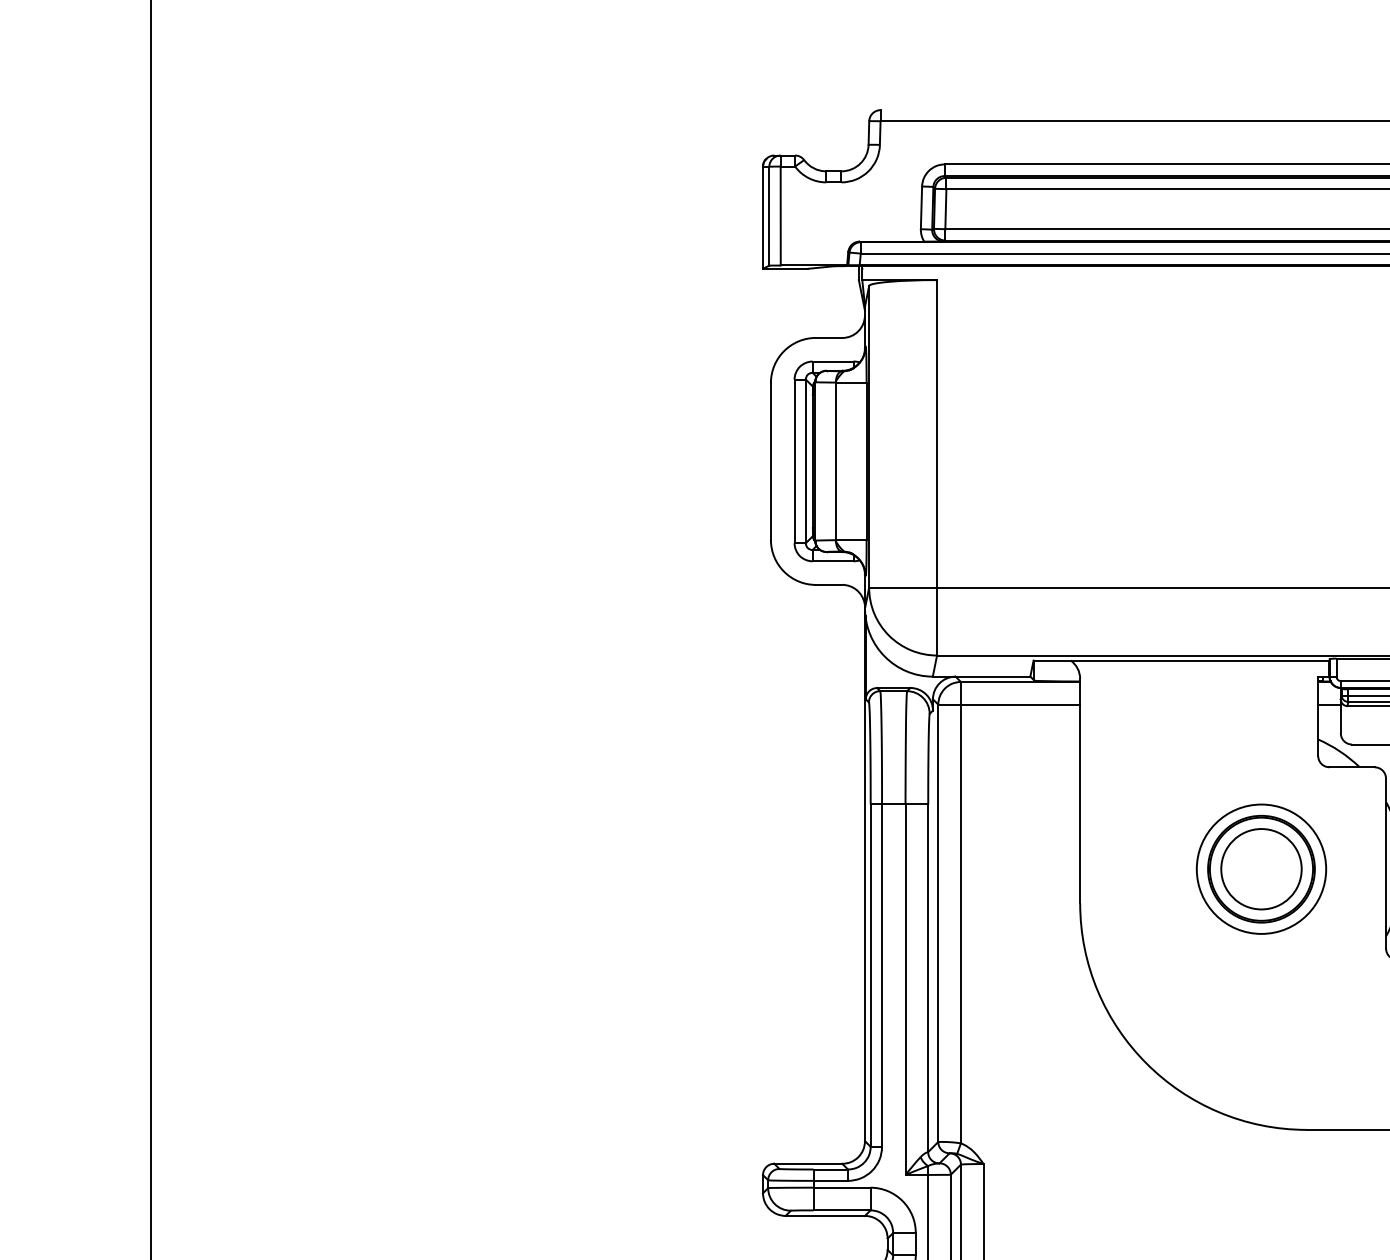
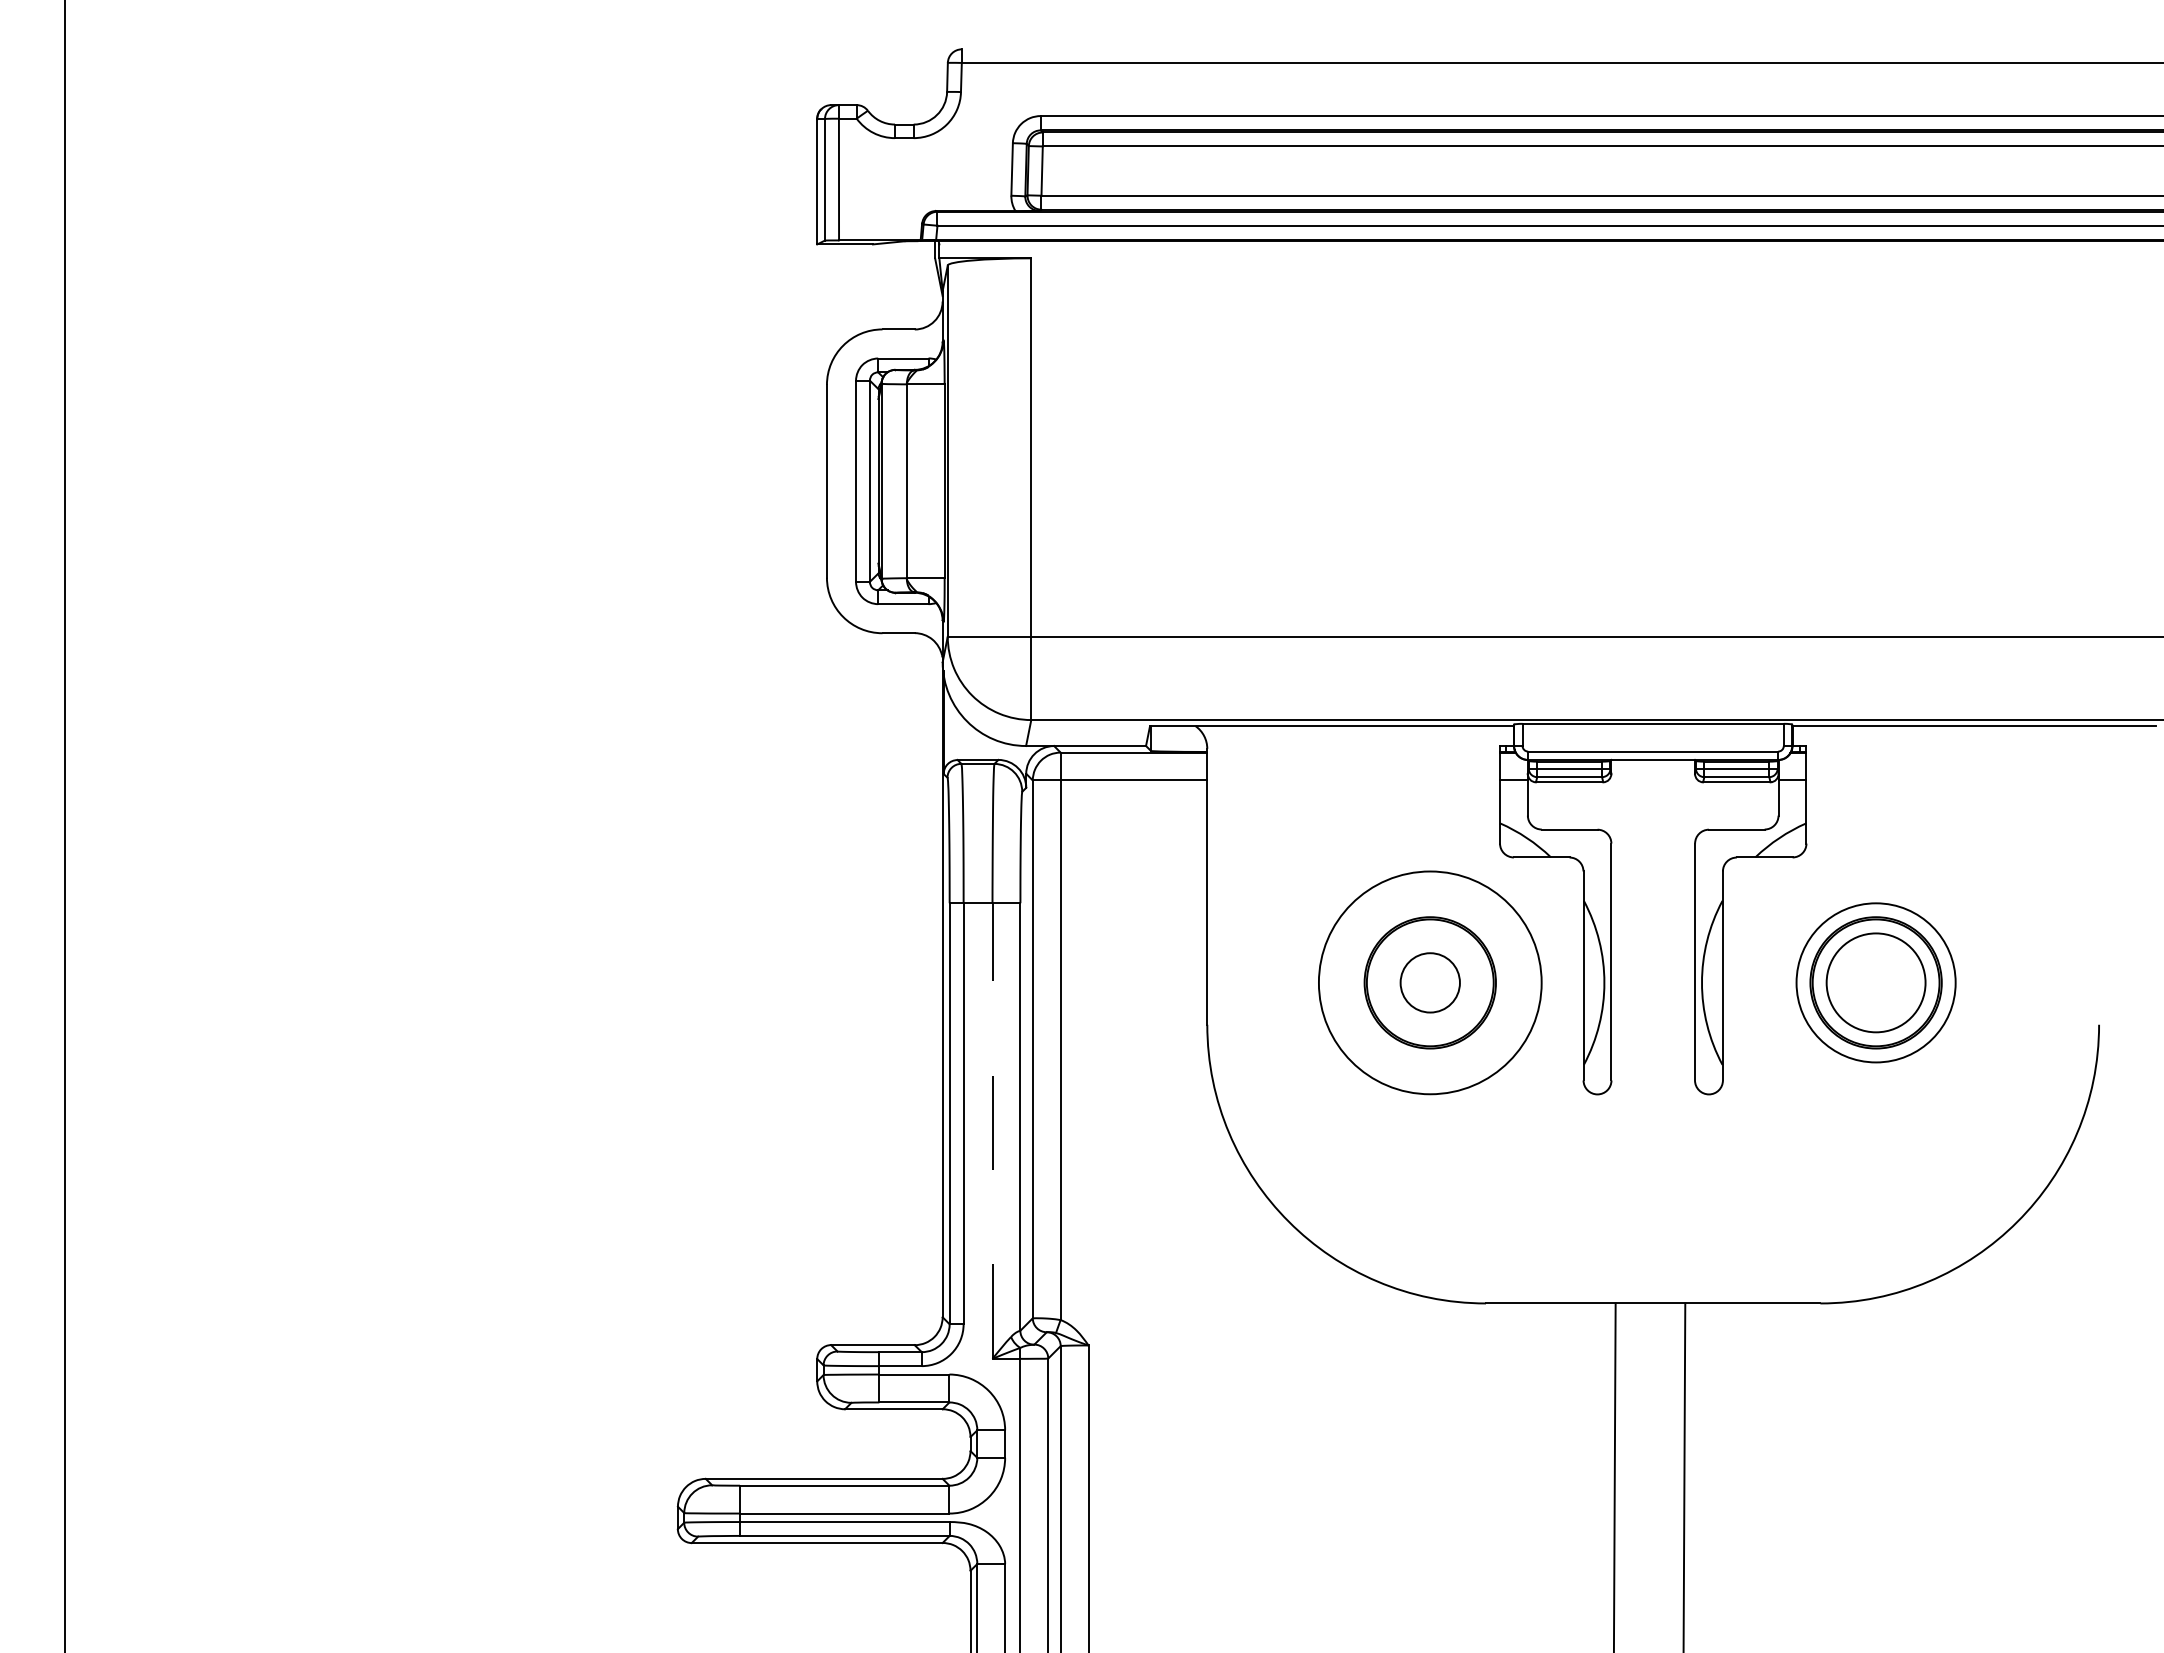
circle: (1260, 868) -> (1429, 982), size x0.6
circle: (1260, 868) -> (1429, 982), size x1.4
line: (905, 990) -> (992, 1131), solid -> dashed

